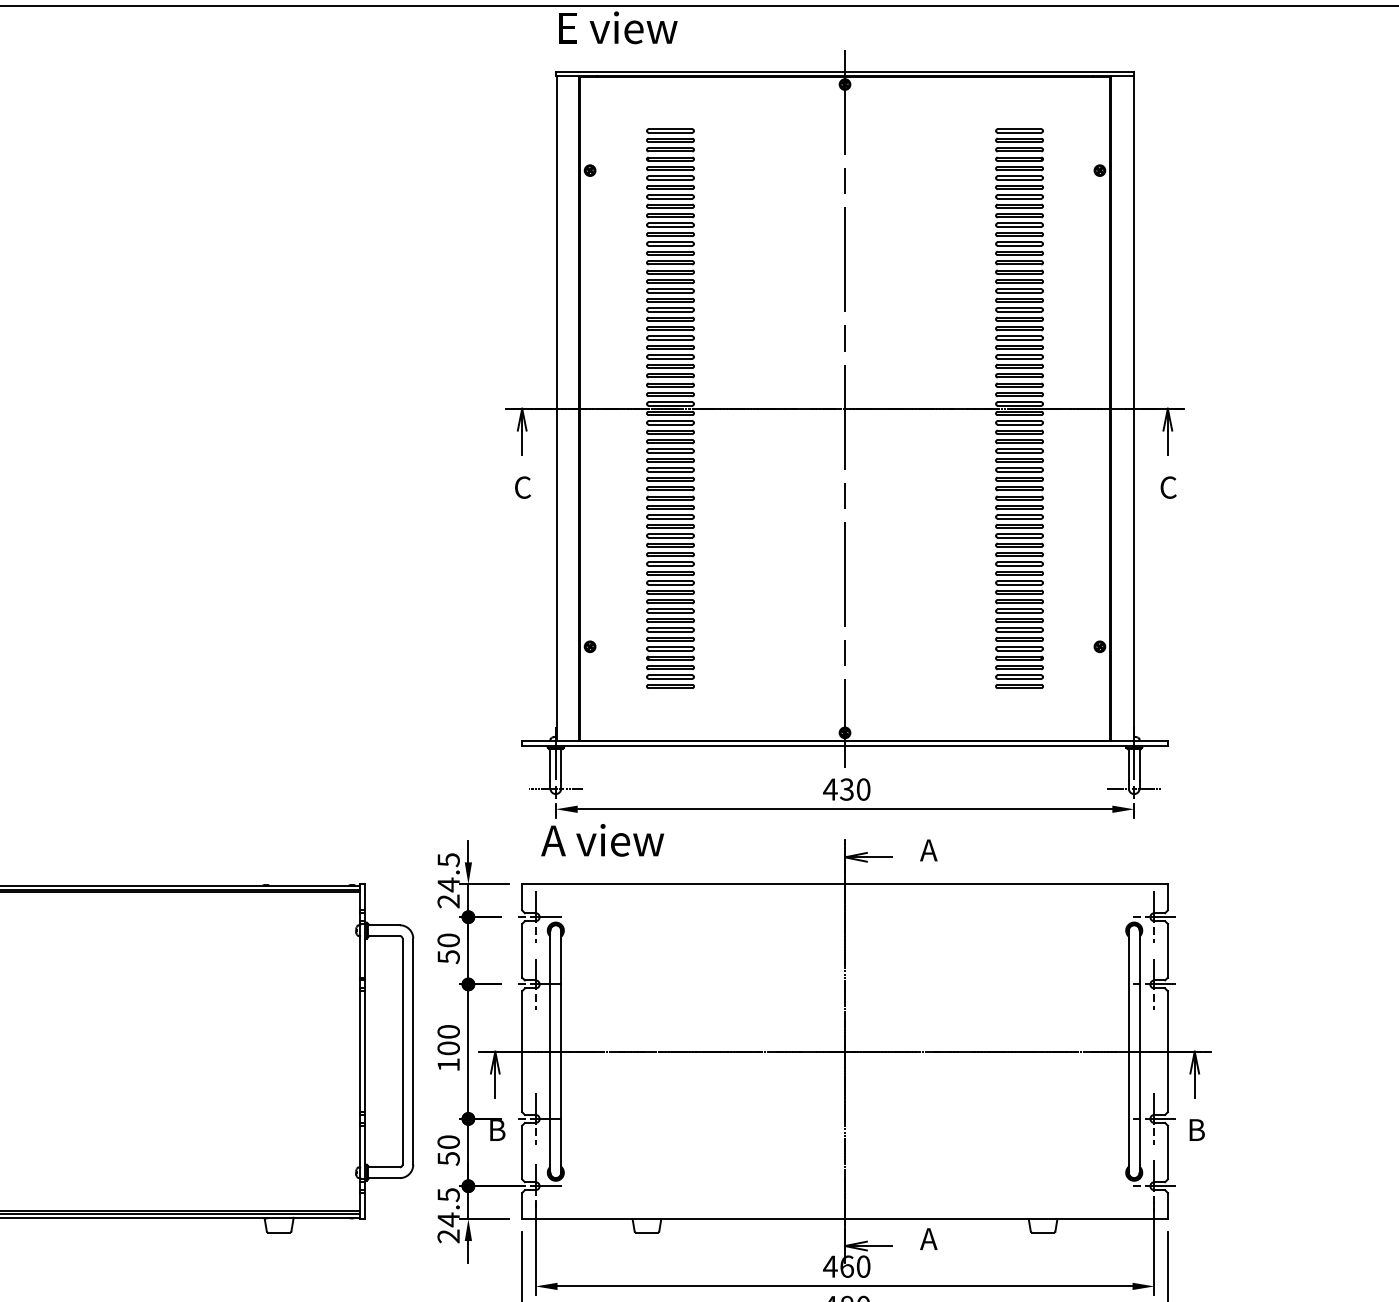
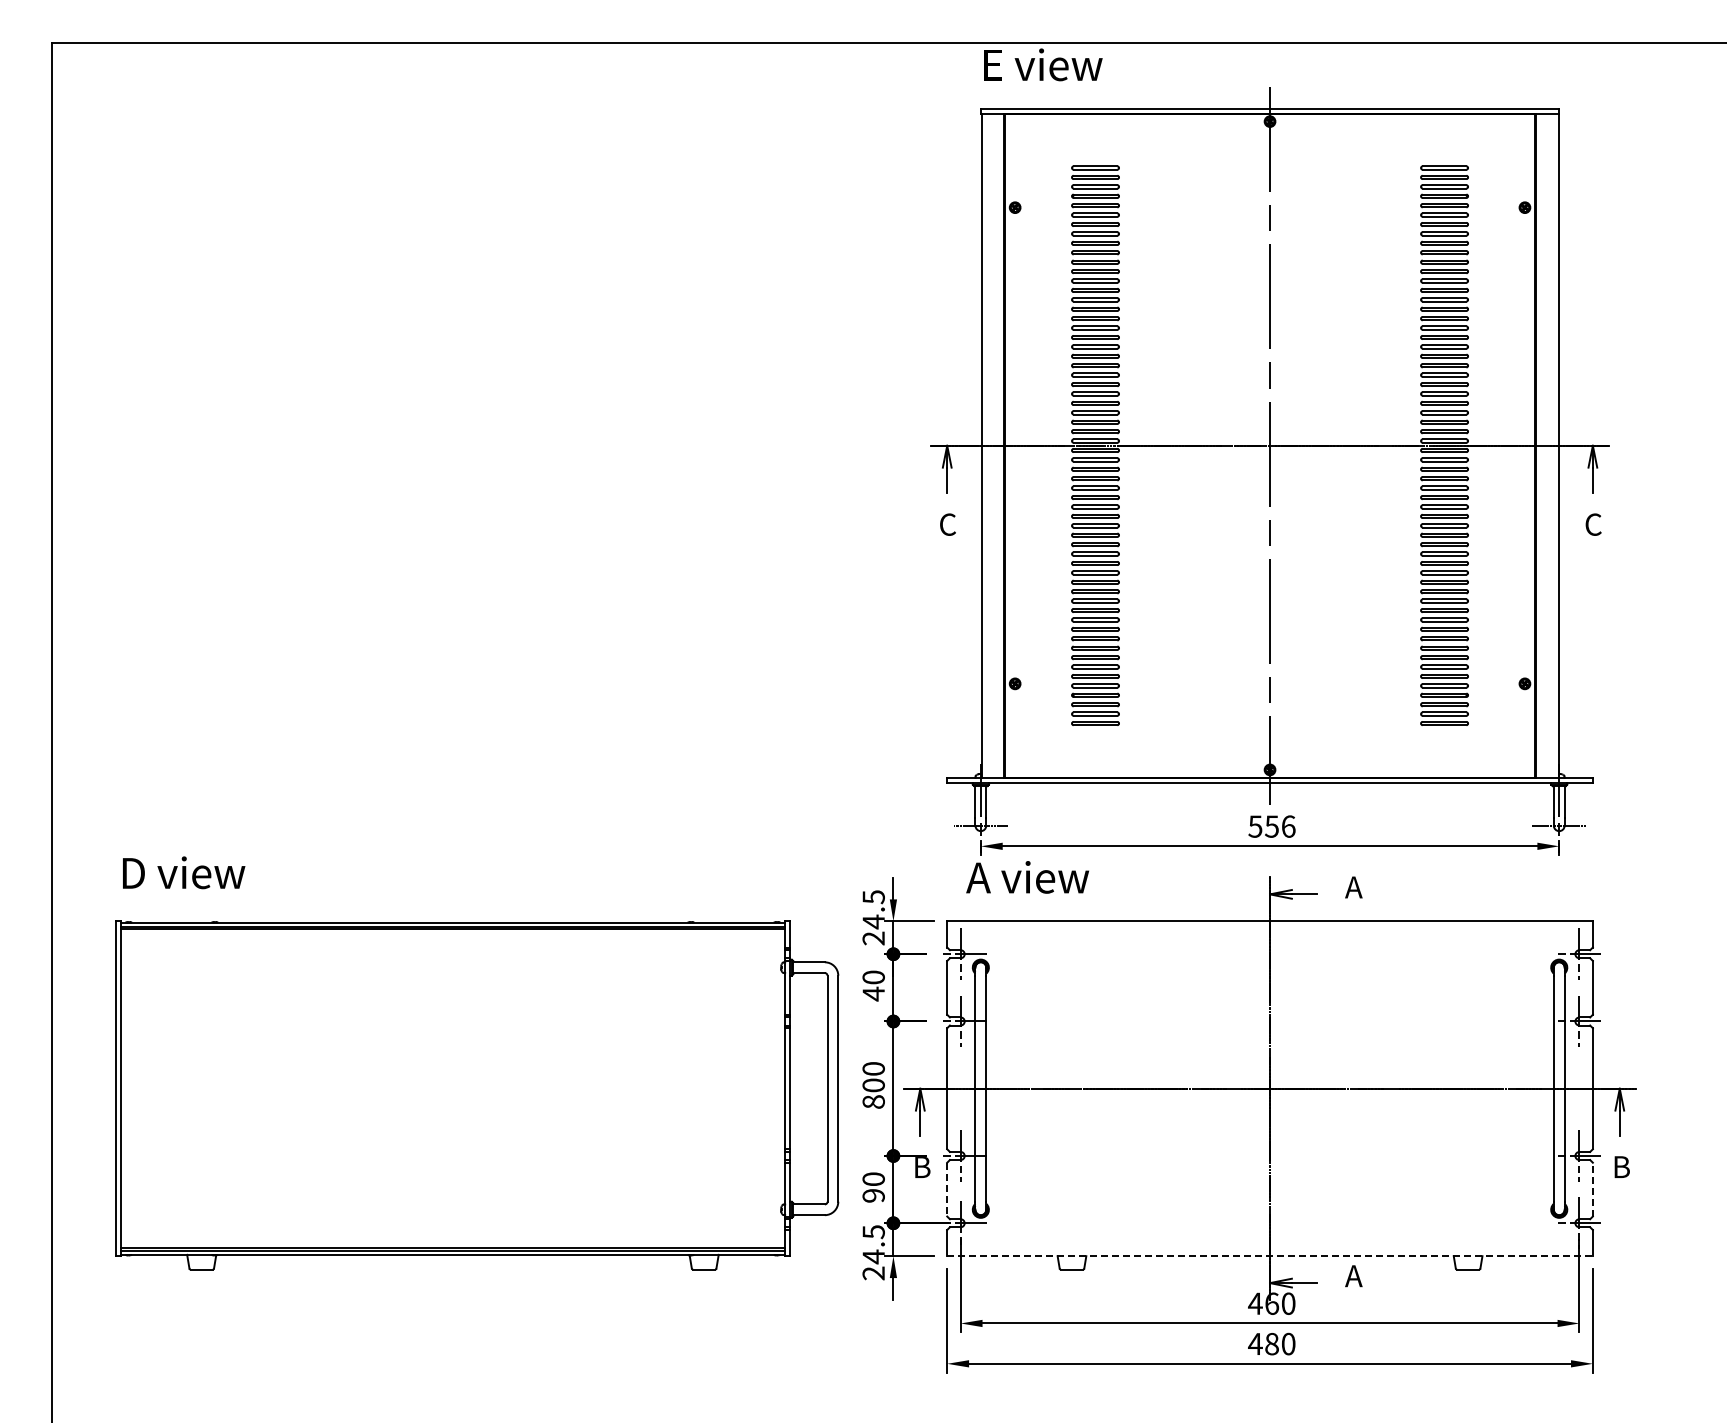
text: (846, 789) -> (1271, 826), 430 -> 556
text: (448, 956) -> (873, 993), 50 -> 40
text: (448, 1064) -> (873, 1101), 100 -> 800
line: (522, 1152) -> (947, 1189), solid -> dashed
line: (1167, 1152) -> (1592, 1189), solid -> dashed
text: (448, 1158) -> (873, 1195), 50 -> 90
line: (845, 1219) -> (1270, 1256), solid -> dashed

